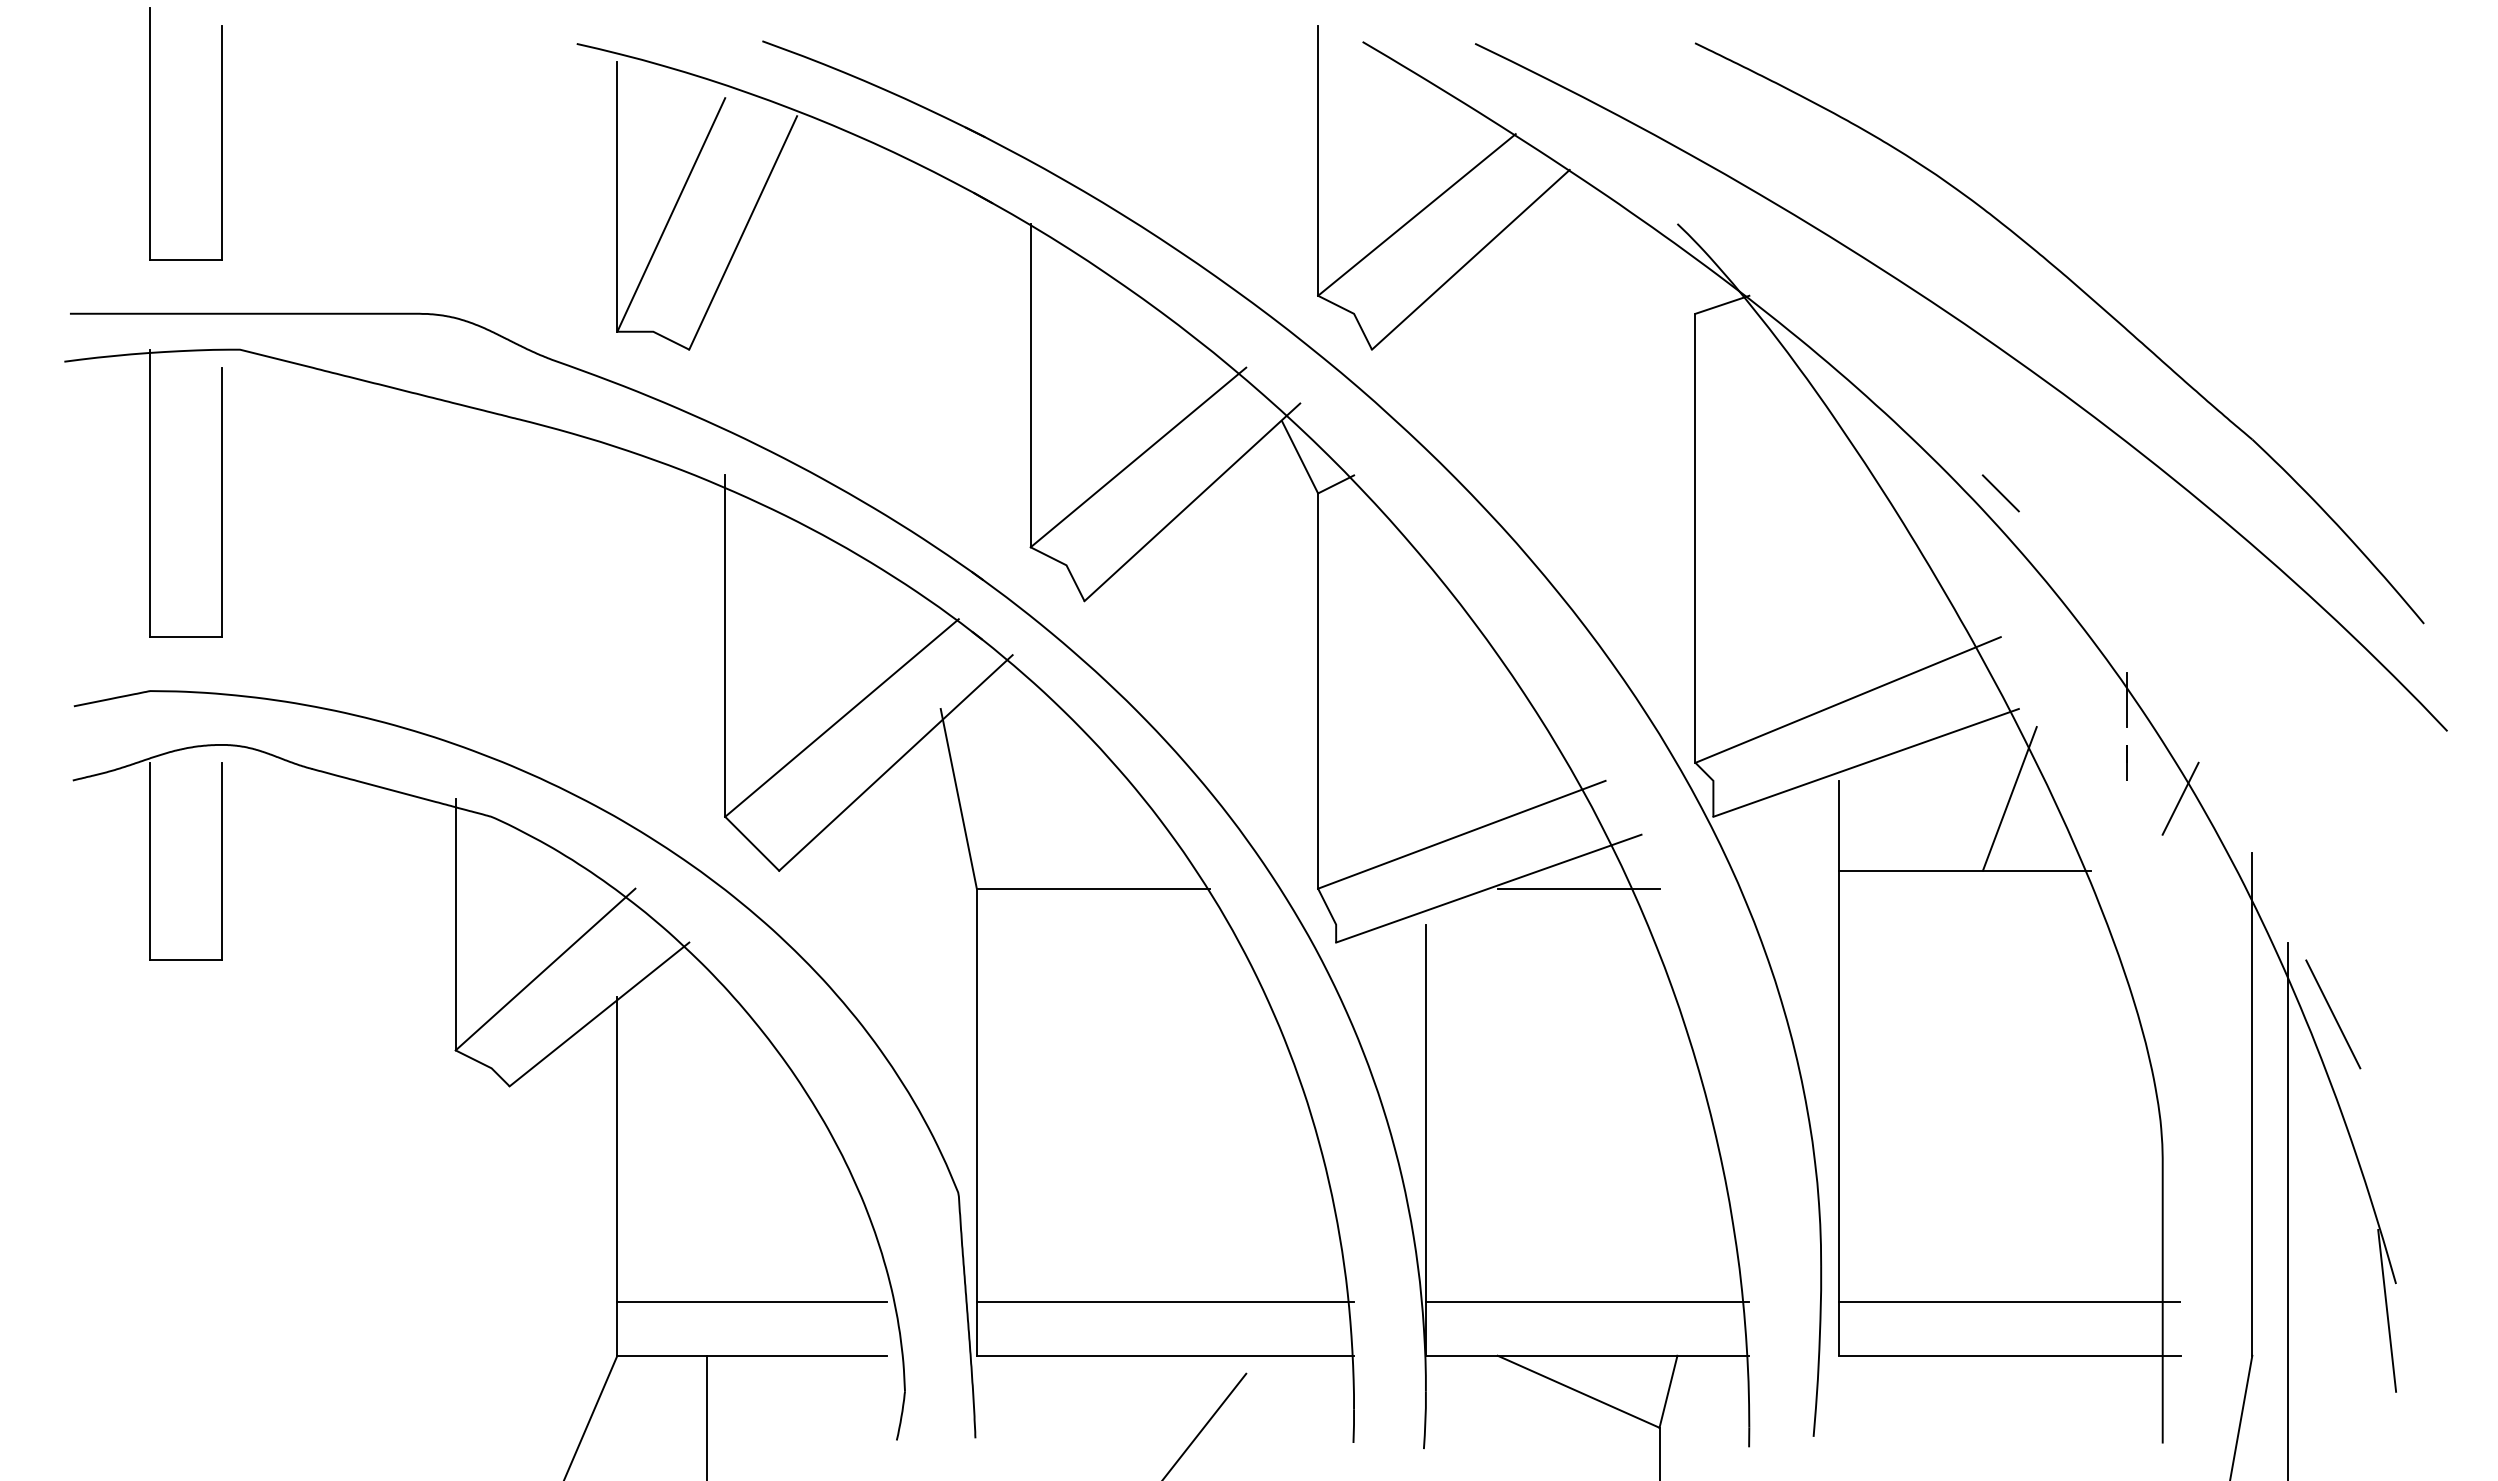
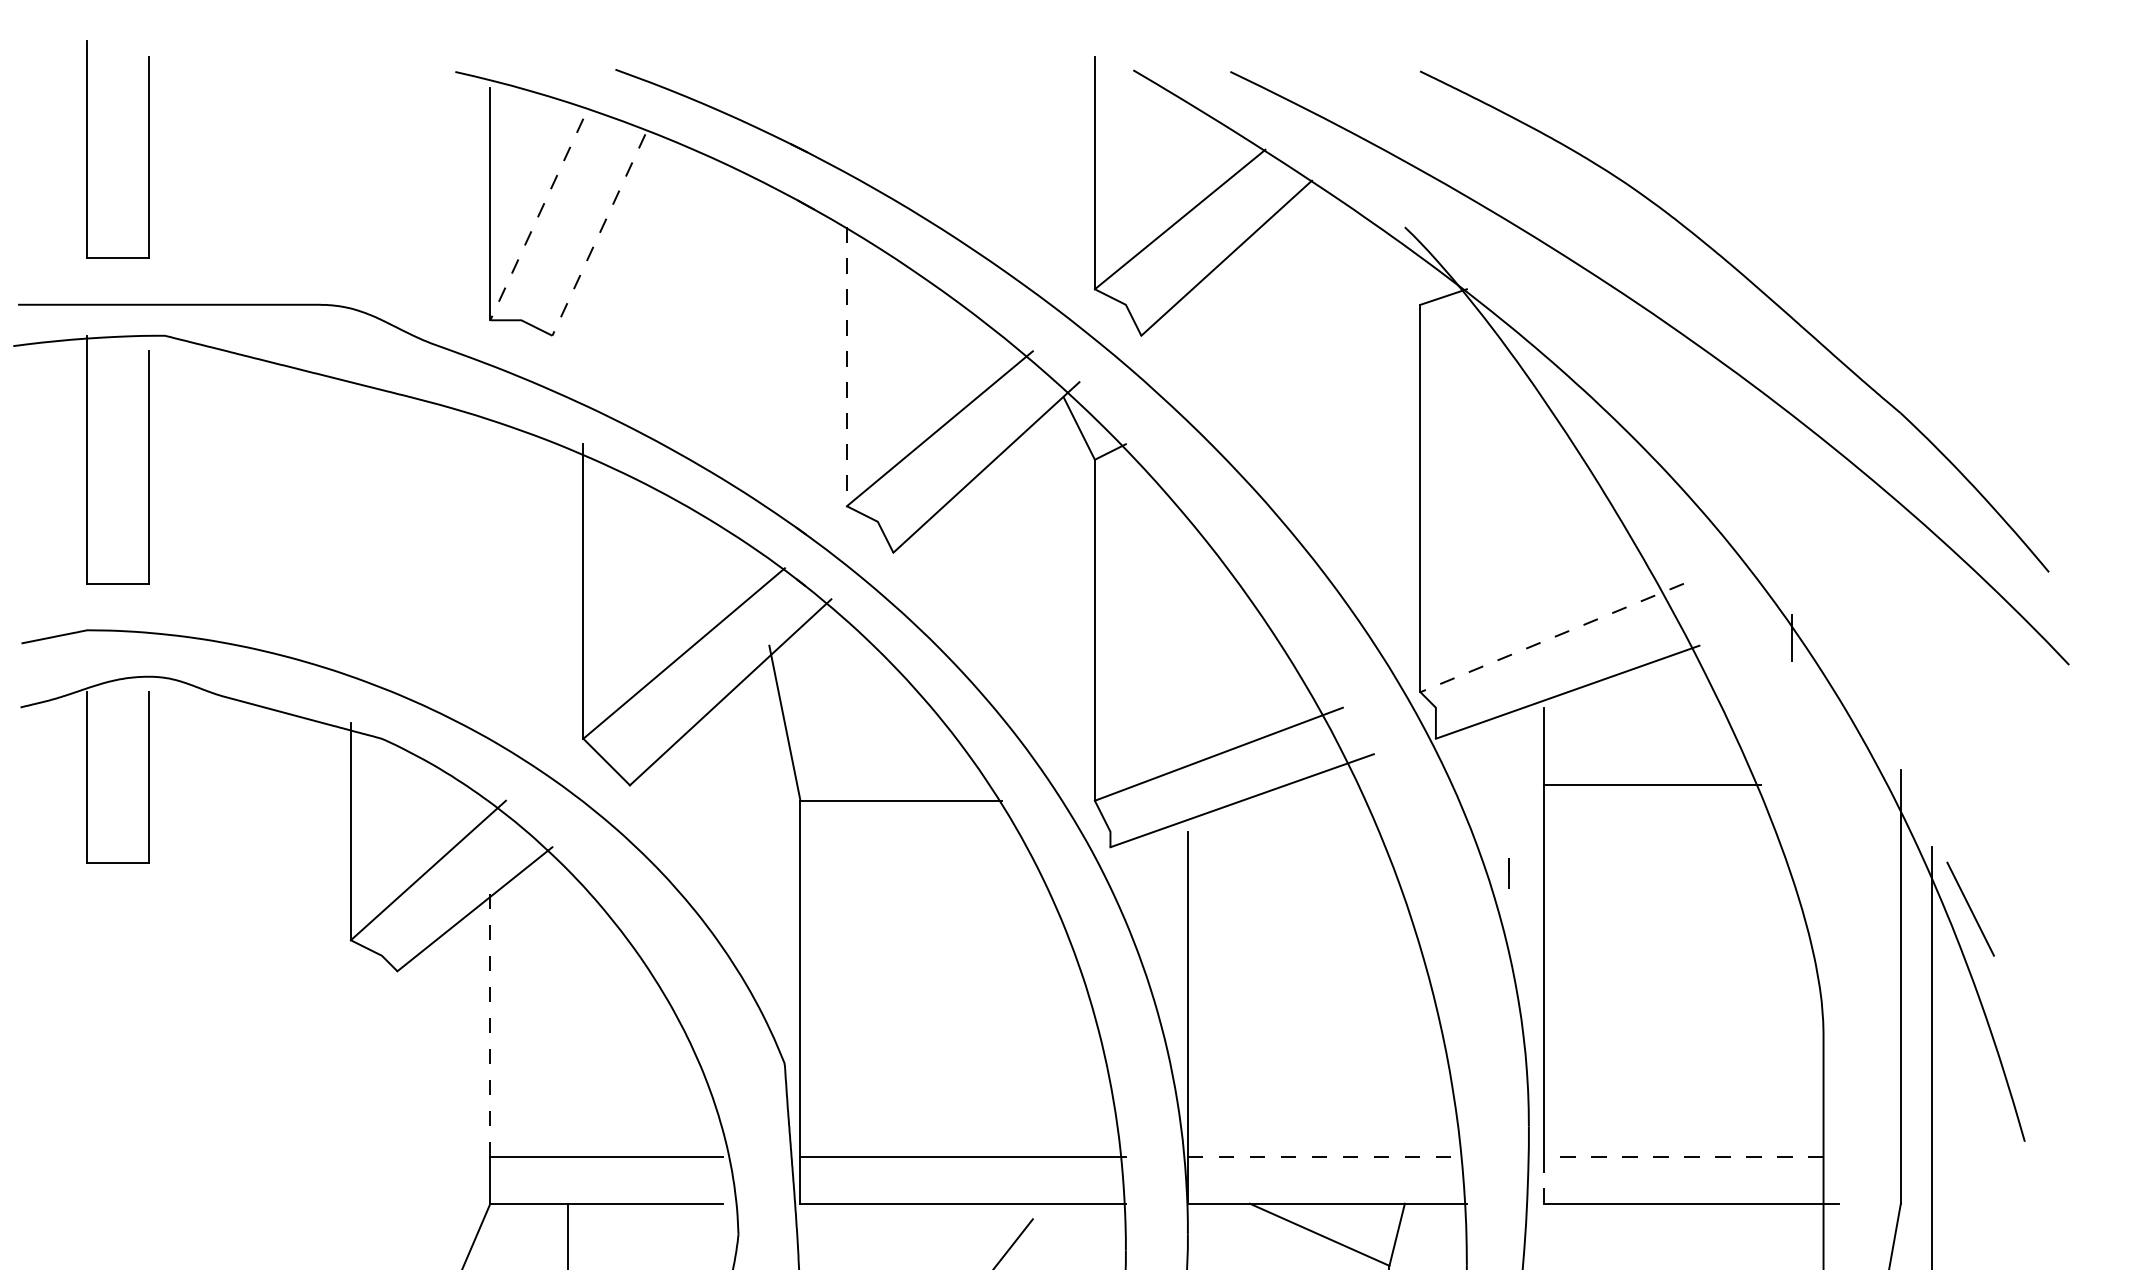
line: (671, 214) -> (537, 219), solid -> dashed
line: (743, 232) -> (599, 234), solid -> dashed
line: (1030, 385) -> (846, 366), solid -> dashed
line: (2000, 493) -> (1683, 459), removed
line: (1847, 700) -> (1551, 638), solid -> dashed
line: (2126, 762) -> (1508, 873), moved
line: (2009, 798) -> (1691, 722), removed
line: (2180, 798) -> (1838, 722), removed
line: (1578, 888) -> (1319, 800), removed
line: (617, 1149) -> (490, 1025), solid -> dashed
line: (1587, 1302) -> (1327, 1157), solid -> dashed
line: (1982, 1302) -> (1668, 1157), solid -> dashed
line: (2387, 1310) -> (2017, 1164), removed

